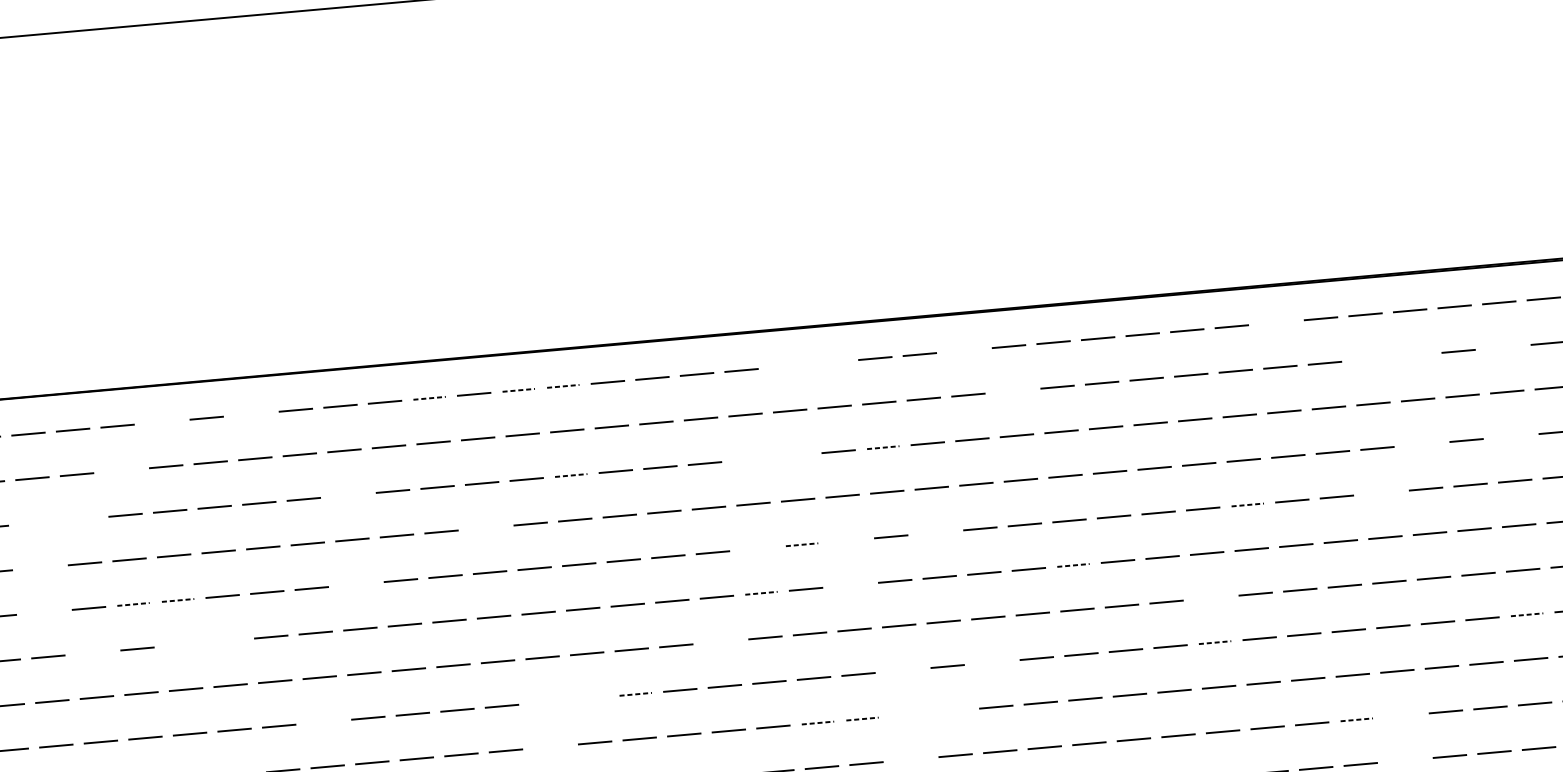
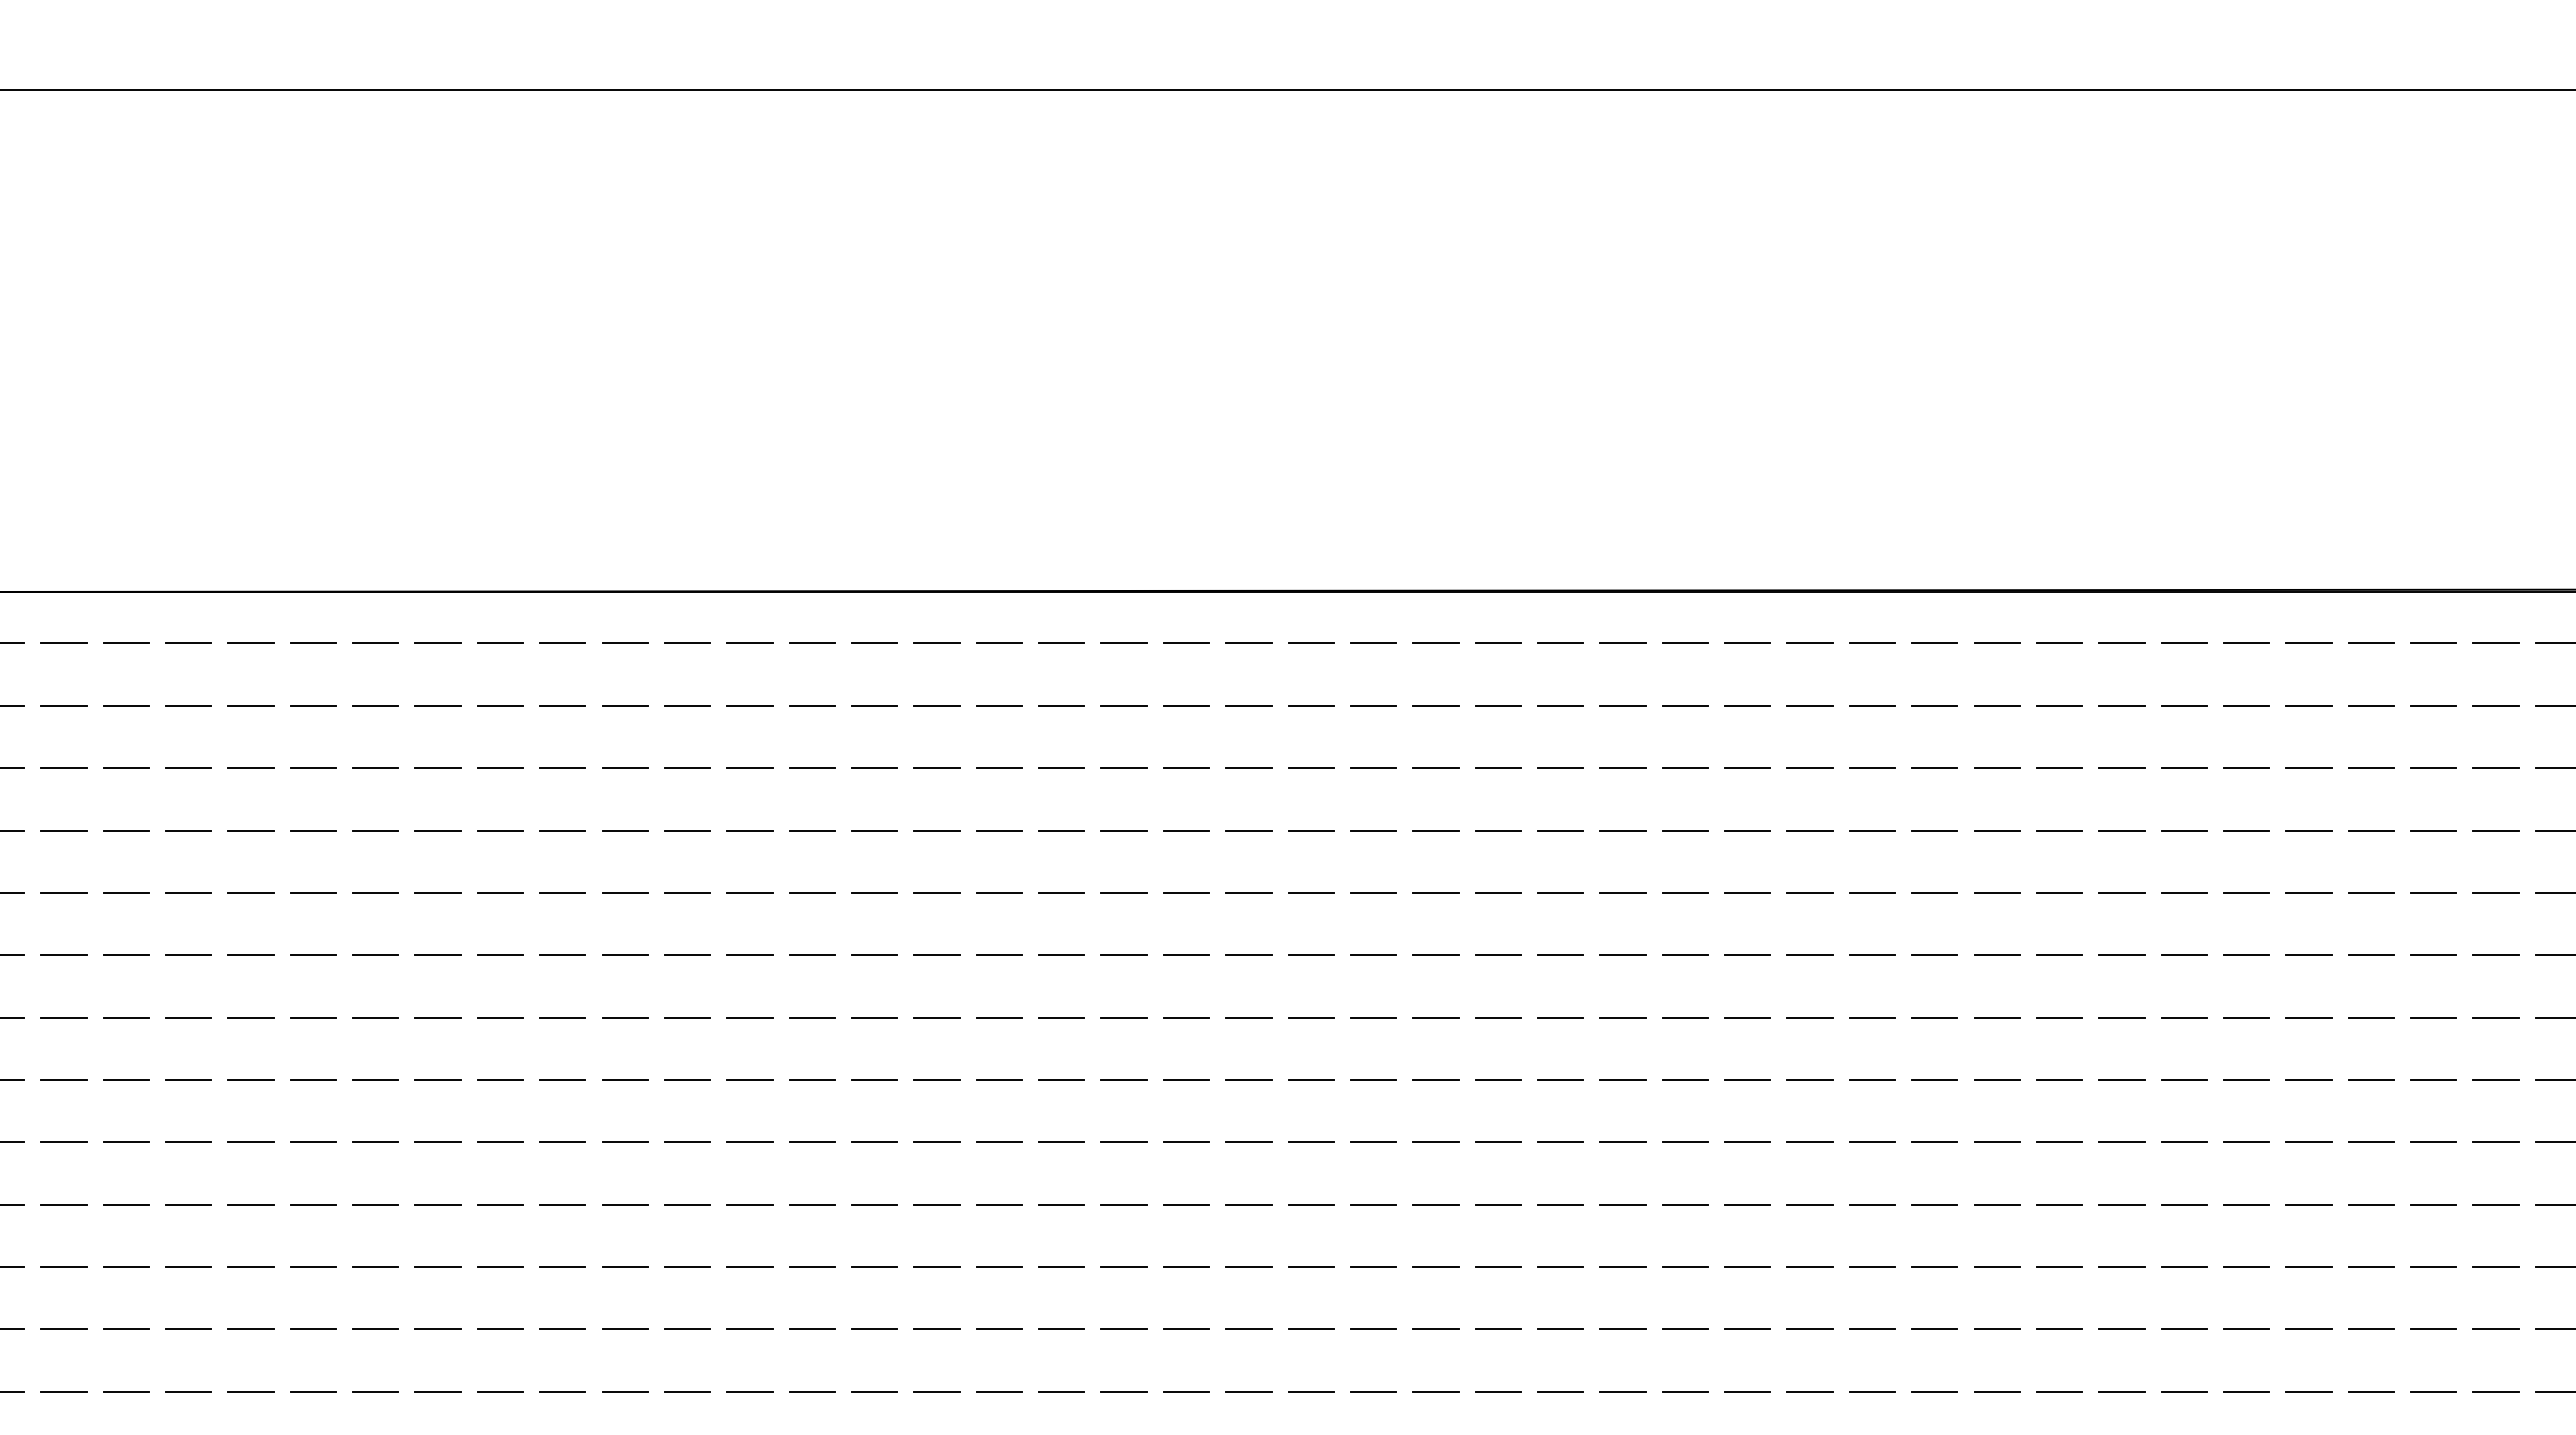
line: (1276, 322) -> (2059, 643), added
line: (1503, 347) -> (2371, 705), added
line: (964, 350) -> (1622, 643), added
line: (1413, 355) -> (2246, 705), added
line: (1368, 359) -> (2183, 705), added
line: (830, 362) -> (1435, 643), added
line: (786, 366) -> (1373, 643), added
line: (563, 386) -> (1061, 643), dashed -> solid
line: (518, 390) -> (999, 643), dashed -> solid
line: (1013, 390) -> (1685, 705), added
line: (429, 398) -> (874, 643), dashed -> solid
line: (251, 413) -> (625, 642), added
line: (162, 422) -> (500, 643), added
line: (1511, 436) -> (2371, 830), added
line: (1421, 444) -> (2246, 830), added
line: (883, 447) -> (1498, 768), dashed -> solid
line: (794, 455) -> (1373, 768), added
line: (749, 459) -> (1310, 768), added
line: (121, 470) -> (437, 705), added
line: (571, 475) -> (1061, 768), dashed -> solid
line: (1381, 492) -> (2184, 892), added
line: (348, 495) -> (749, 768), added
line: (1247, 504) -> (1997, 892), dashed -> solid
line: (80, 519) -> (375, 768), added
line: (36, 523) -> (313, 768), added
line: (485, 528) -> (936, 830), added
line: (935, 532) -> (1560, 892), added
line: (846, 540) -> (1435, 892), added
line: (802, 544) -> (1373, 892), dashed -> solid
line: (756, 548) -> (1310, 892), added
line: (1073, 565) -> (1747, 955), dashed -> solid
line: (40, 567) -> (313, 830), added
line: (356, 584) -> (749, 892), added
line: (850, 585) -> (1435, 955), added
line: (761, 593) -> (1311, 955), dashed -> solid
line: (1210, 598) -> (1934, 1017), added
line: (178, 600) -> (500, 892), dashed -> solid
line: (133, 604) -> (438, 892), dashed -> solid
line: (44, 612) -> (313, 892), added
line: (1527, 614) -> (2371, 1079), dashed -> solid
line: (226, 641) -> (562, 955), added
line: (720, 641) -> (1248, 1017), added
line: (1214, 642) -> (1934, 1079), dashed -> solid
line: (182, 645) -> (500, 955), added
line: (92, 653) -> (375, 955), added
line: (991, 662) -> (1622, 1079), added
line: (902, 670) -> (1497, 1079), added
line: (635, 693) -> (1124, 1079), dashed -> solid
line: (590, 698) -> (1061, 1079), added
line: (546, 701) -> (999, 1079), added
line: (951, 711) -> (1560, 1142), added
line: (907, 714) -> (1498, 1141), added
line: (1401, 715) -> (2184, 1204), added
line: (862, 719) -> (1435, 1142), dashed -> solid
line: (1356, 719) -> (2121, 1204), dashed -> solid
line: (323, 721) -> (687, 1079), added
line: (817, 723) -> (1373, 1142), dashed -> solid
line: (550, 746) -> (999, 1142), added
line: (910, 759) -> (1497, 1204), added
line: (1405, 760) -> (2184, 1266), added

